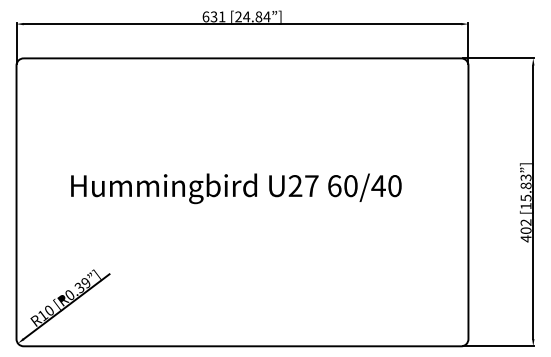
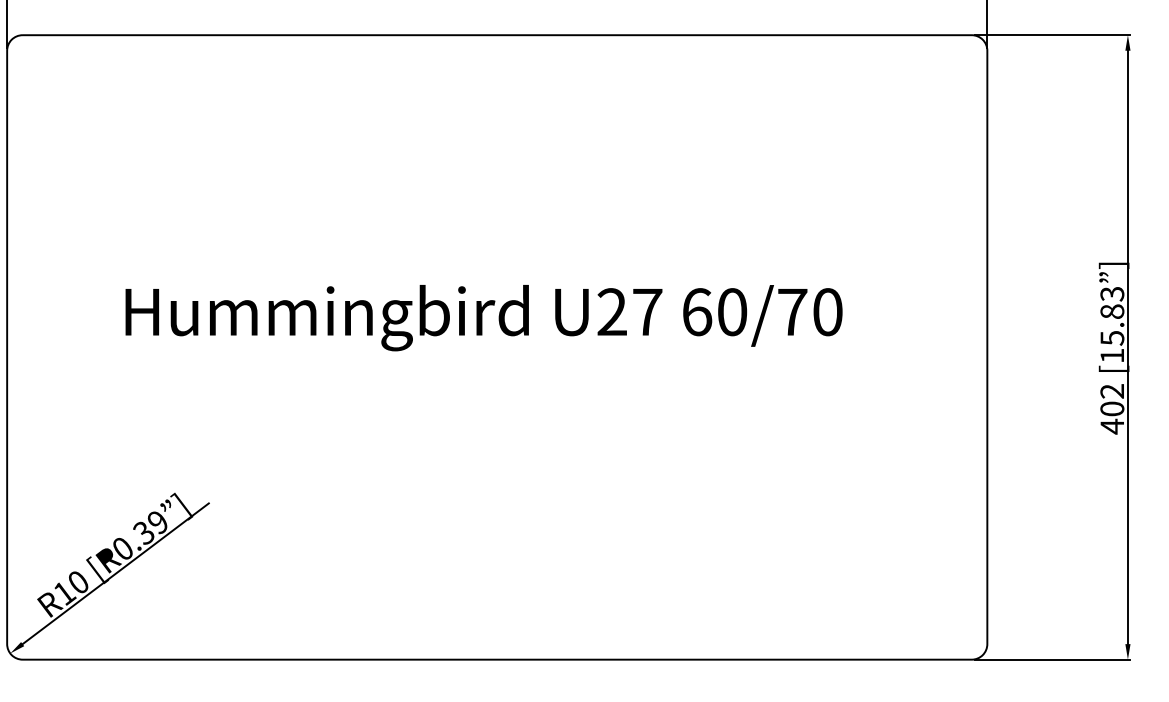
text: (378, 185) -> (792, 310), 60/40 -> 60/70

